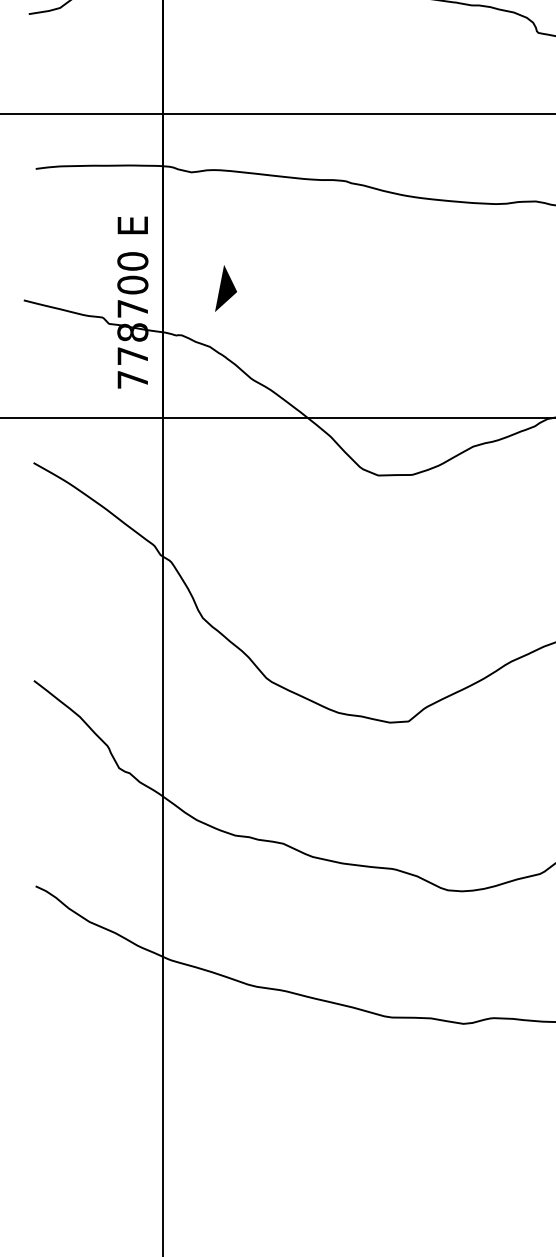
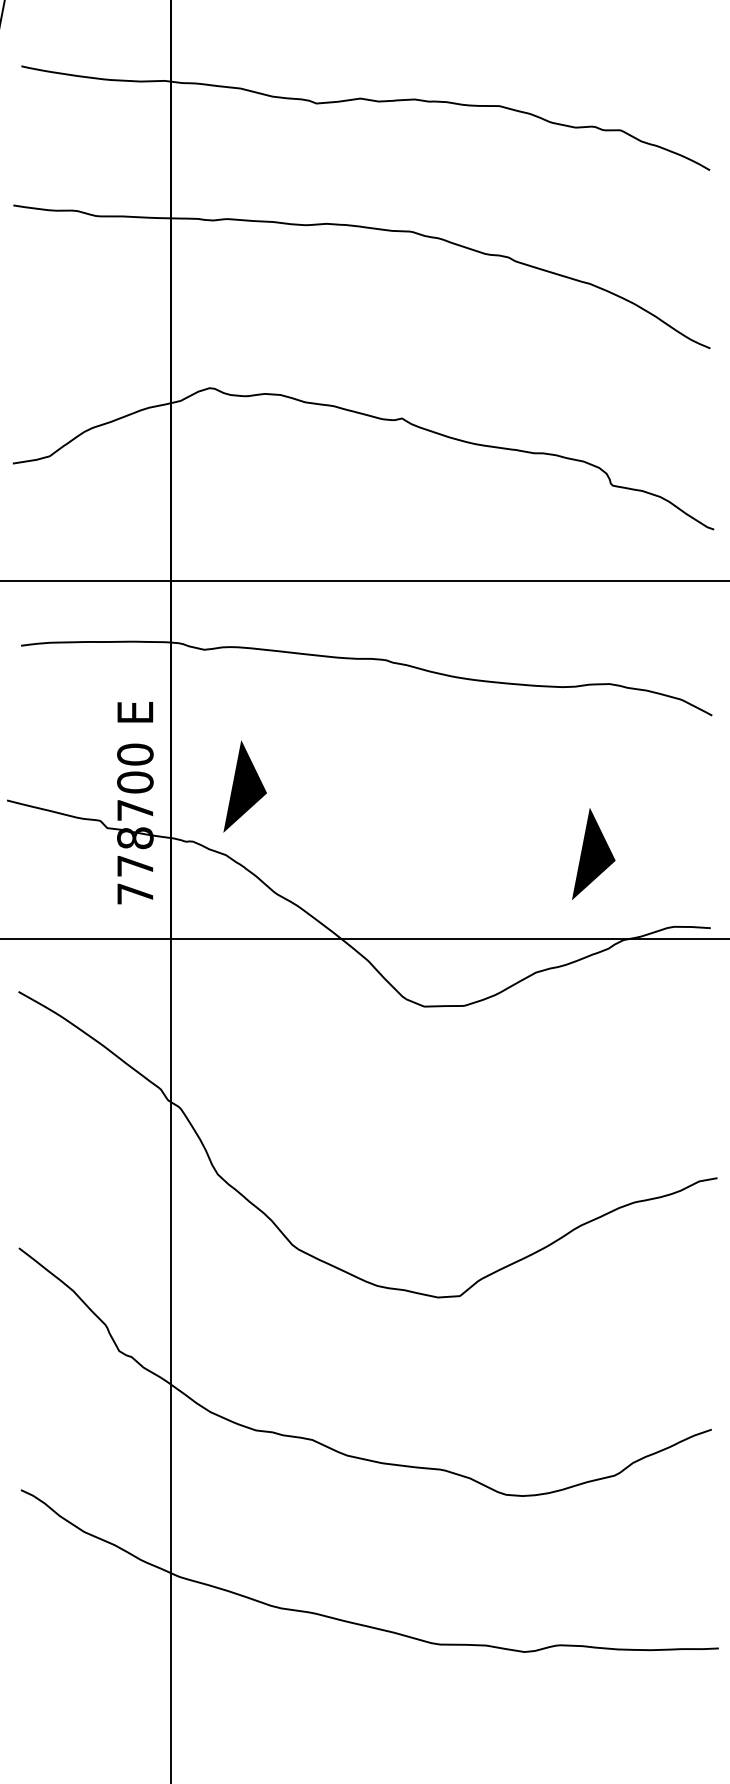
part: (225, 288) -> (244, 786), size x1.67
part: (522, 345) -> (593, 853), added

